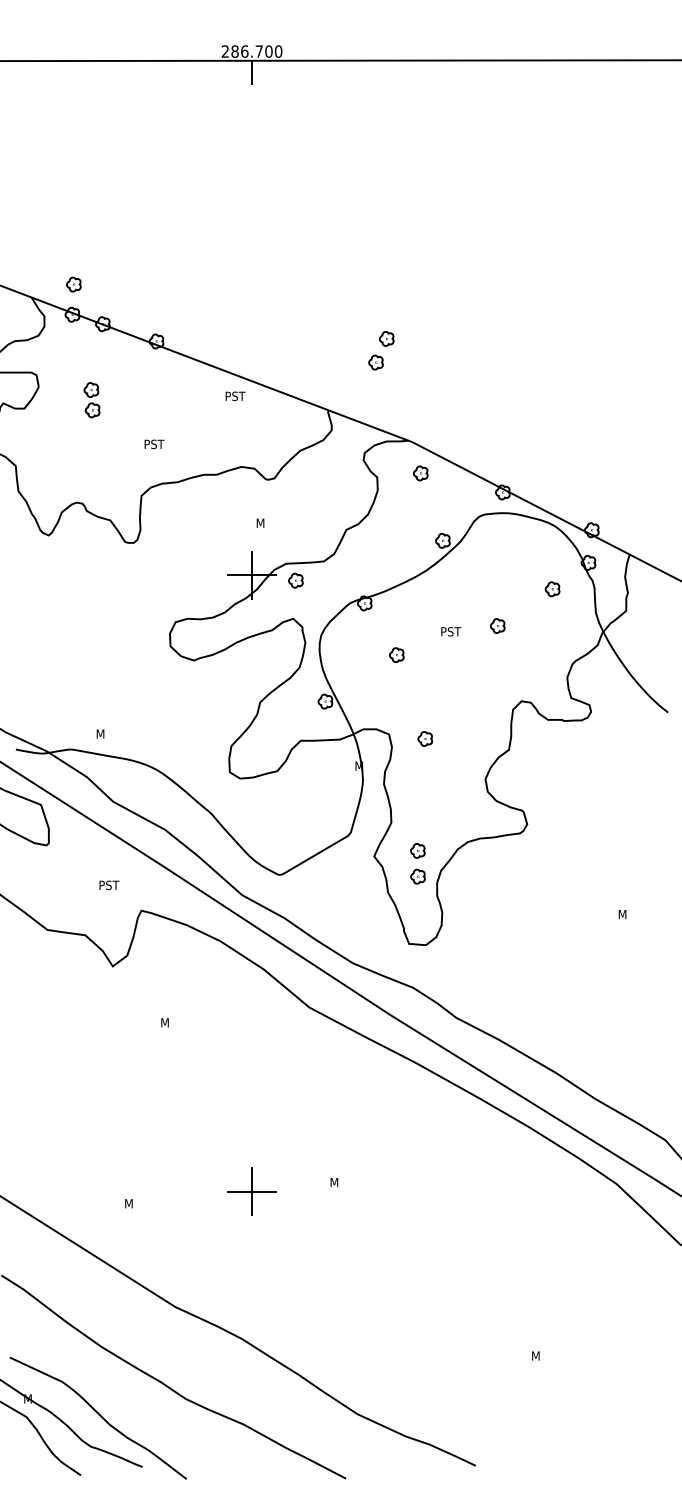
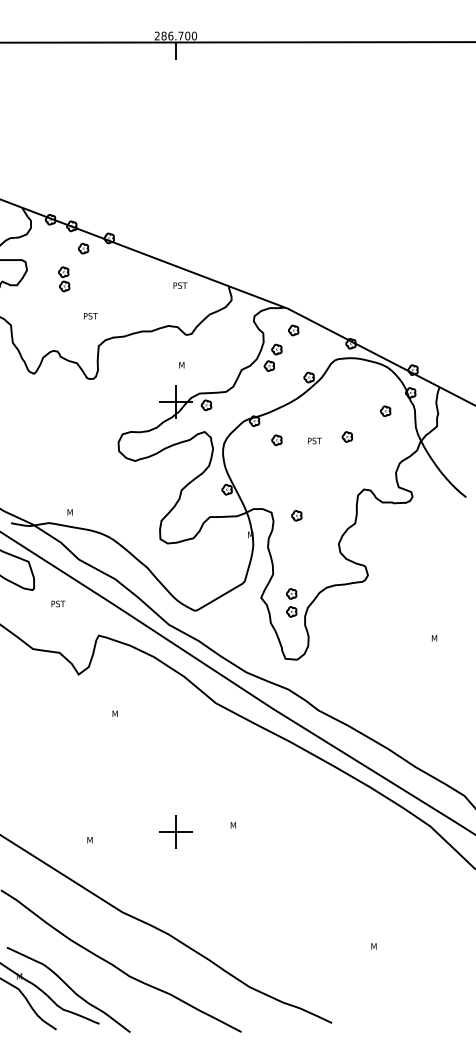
part: (73, 284) -> (83, 248), moved
part: (380, 350) -> (272, 357), moved
text: (235, 396) -> (180, 285), moved
text: (154, 444) -> (90, 316), moved
part: (396, 655) -> (276, 440), moved
text: (109, 884) -> (58, 603), moved

